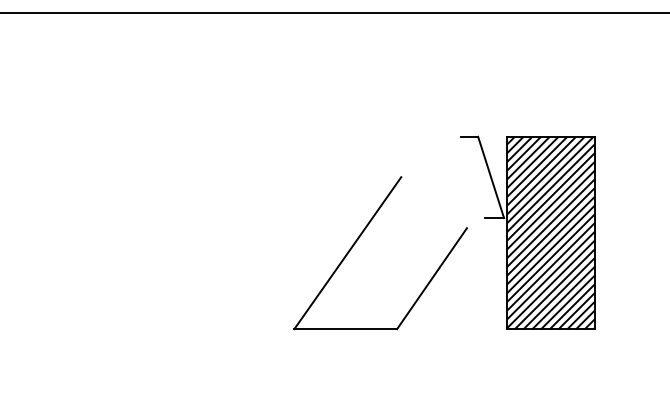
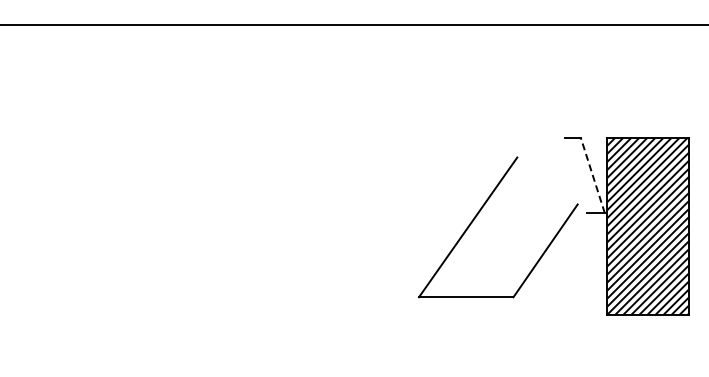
line: (490, 177) -> (592, 175), solid -> dashed
part: (360, 238) -> (479, 213), moved

